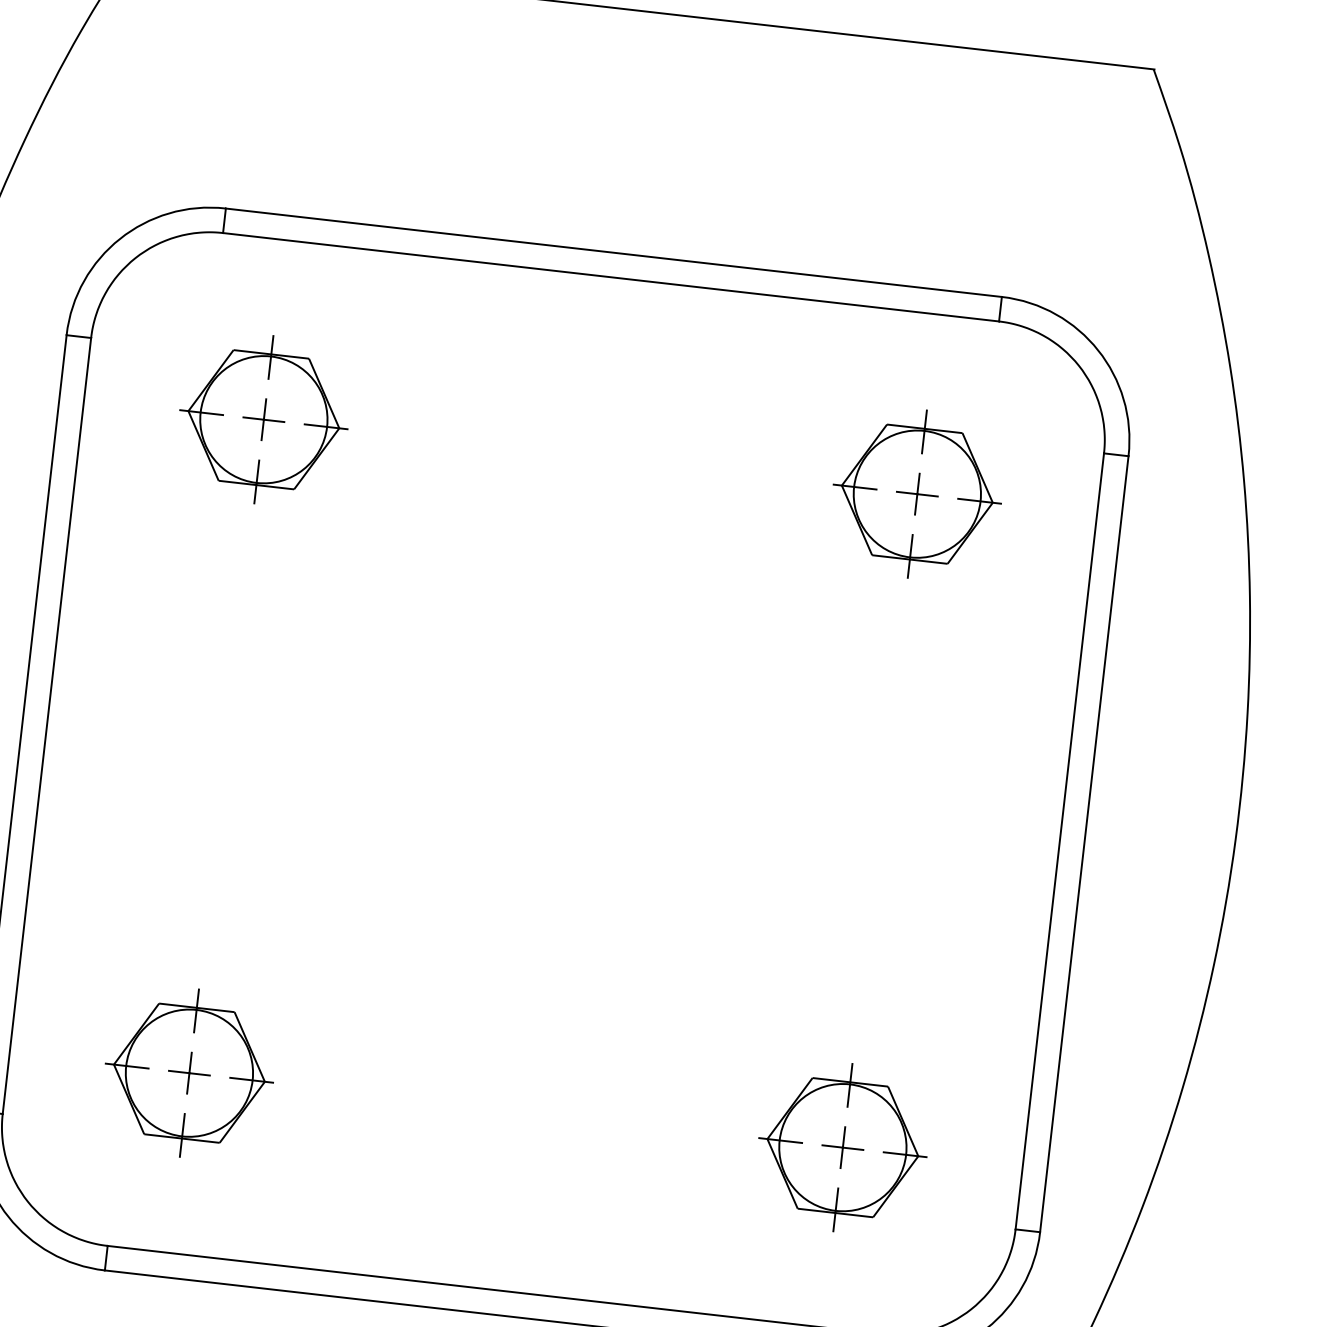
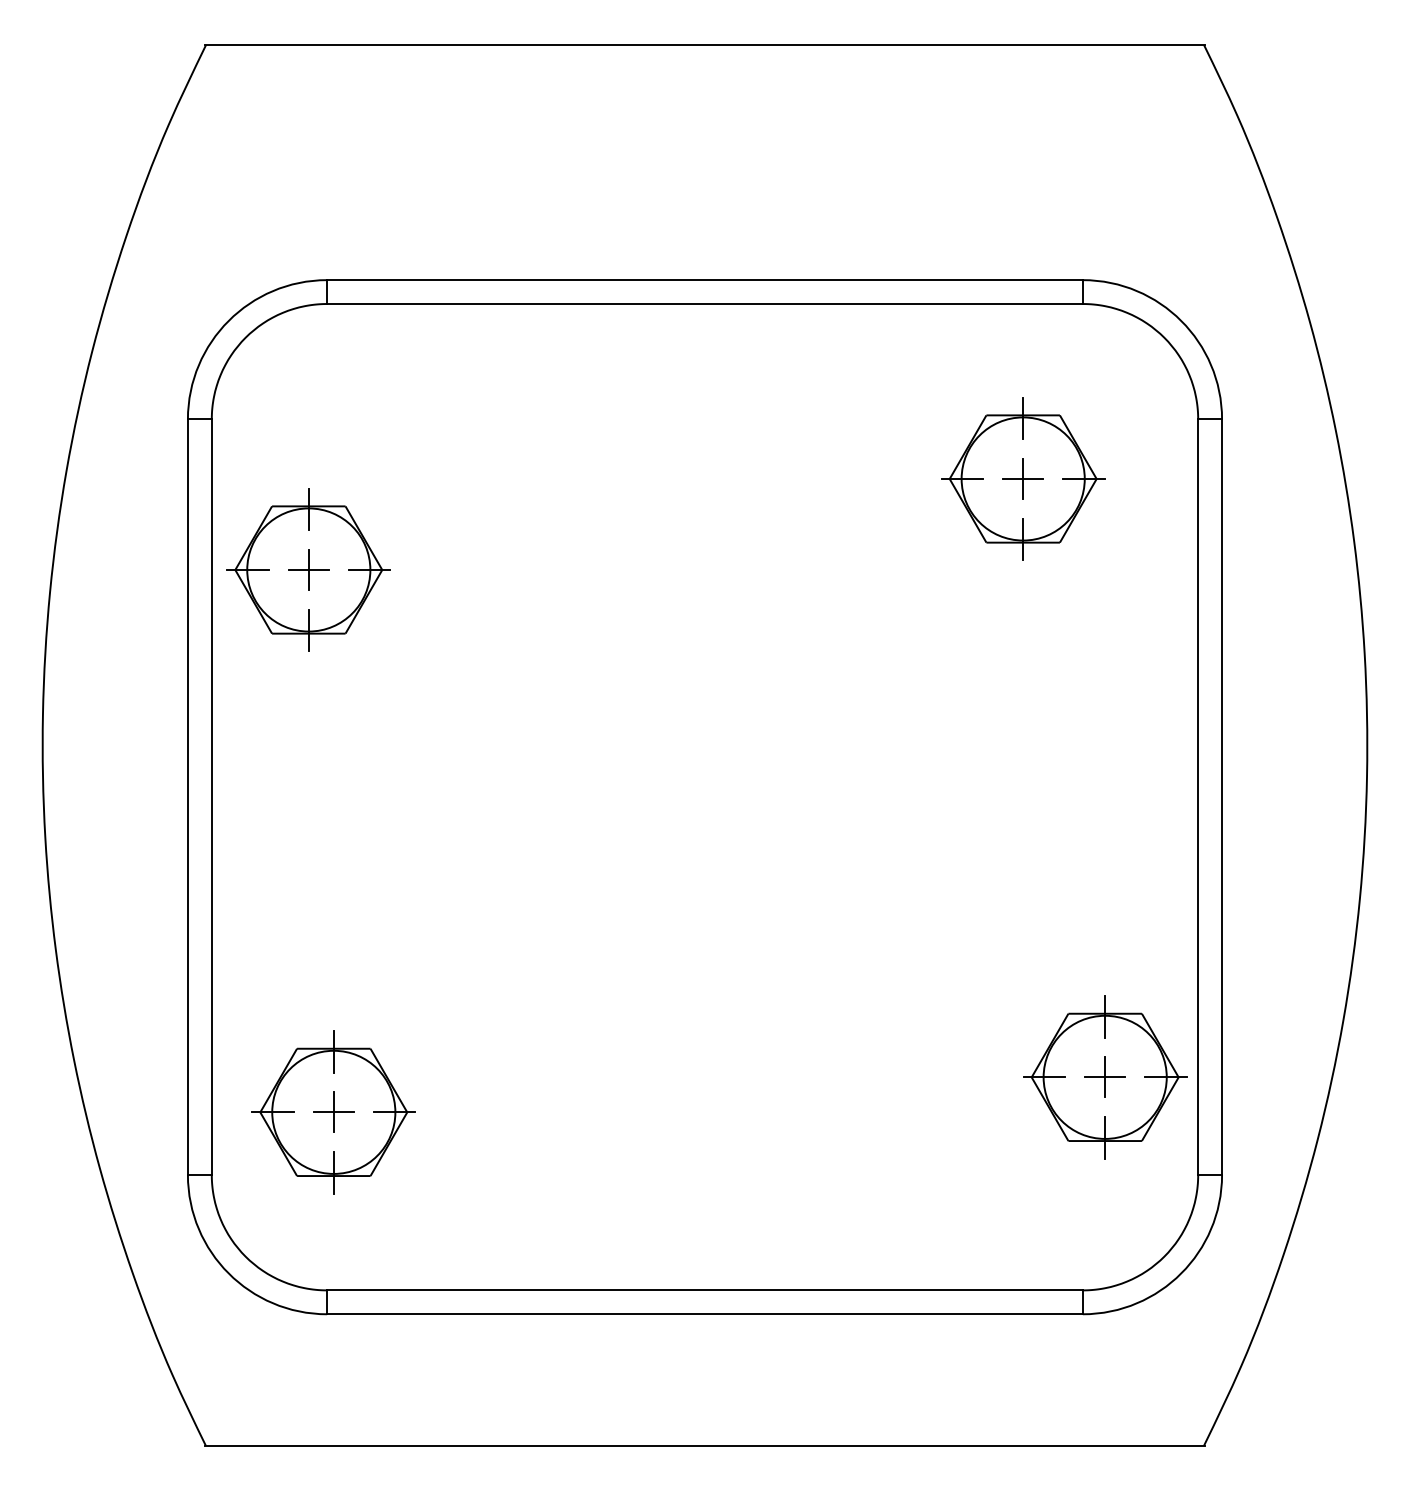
part: (263, 419) -> (308, 569), moved
part: (189, 1073) -> (333, 1112), moved
part: (843, 1147) -> (1105, 1077), moved

